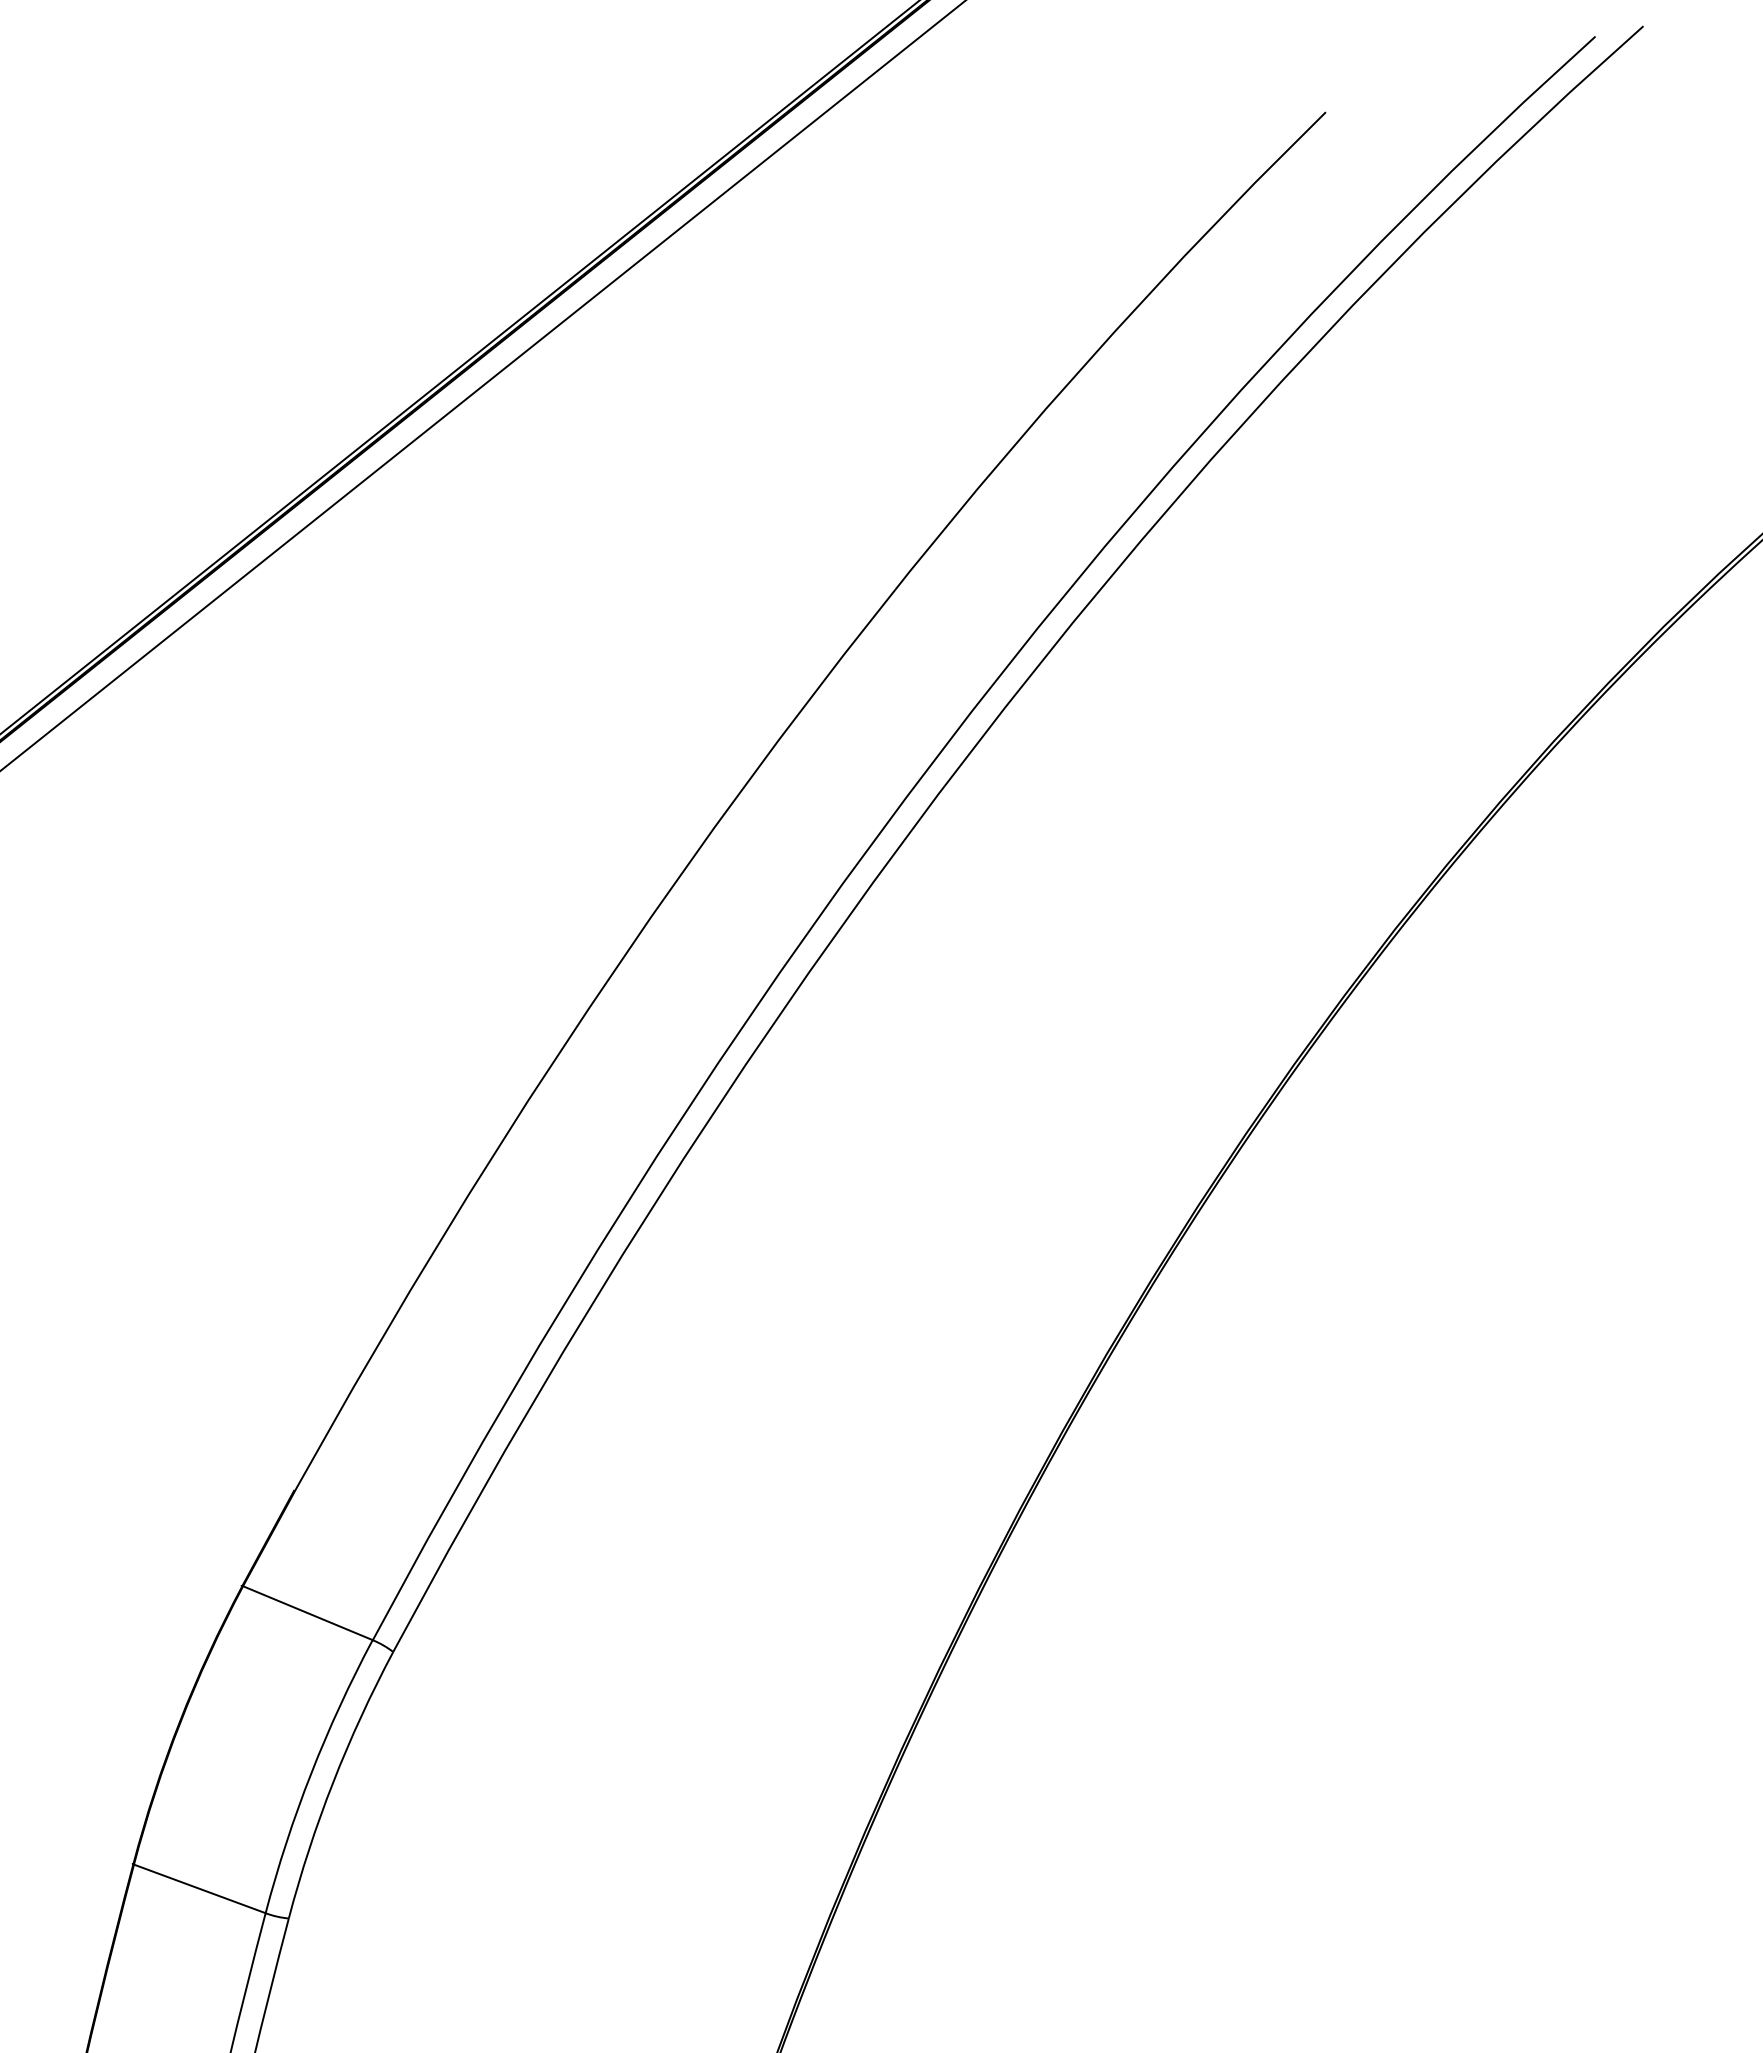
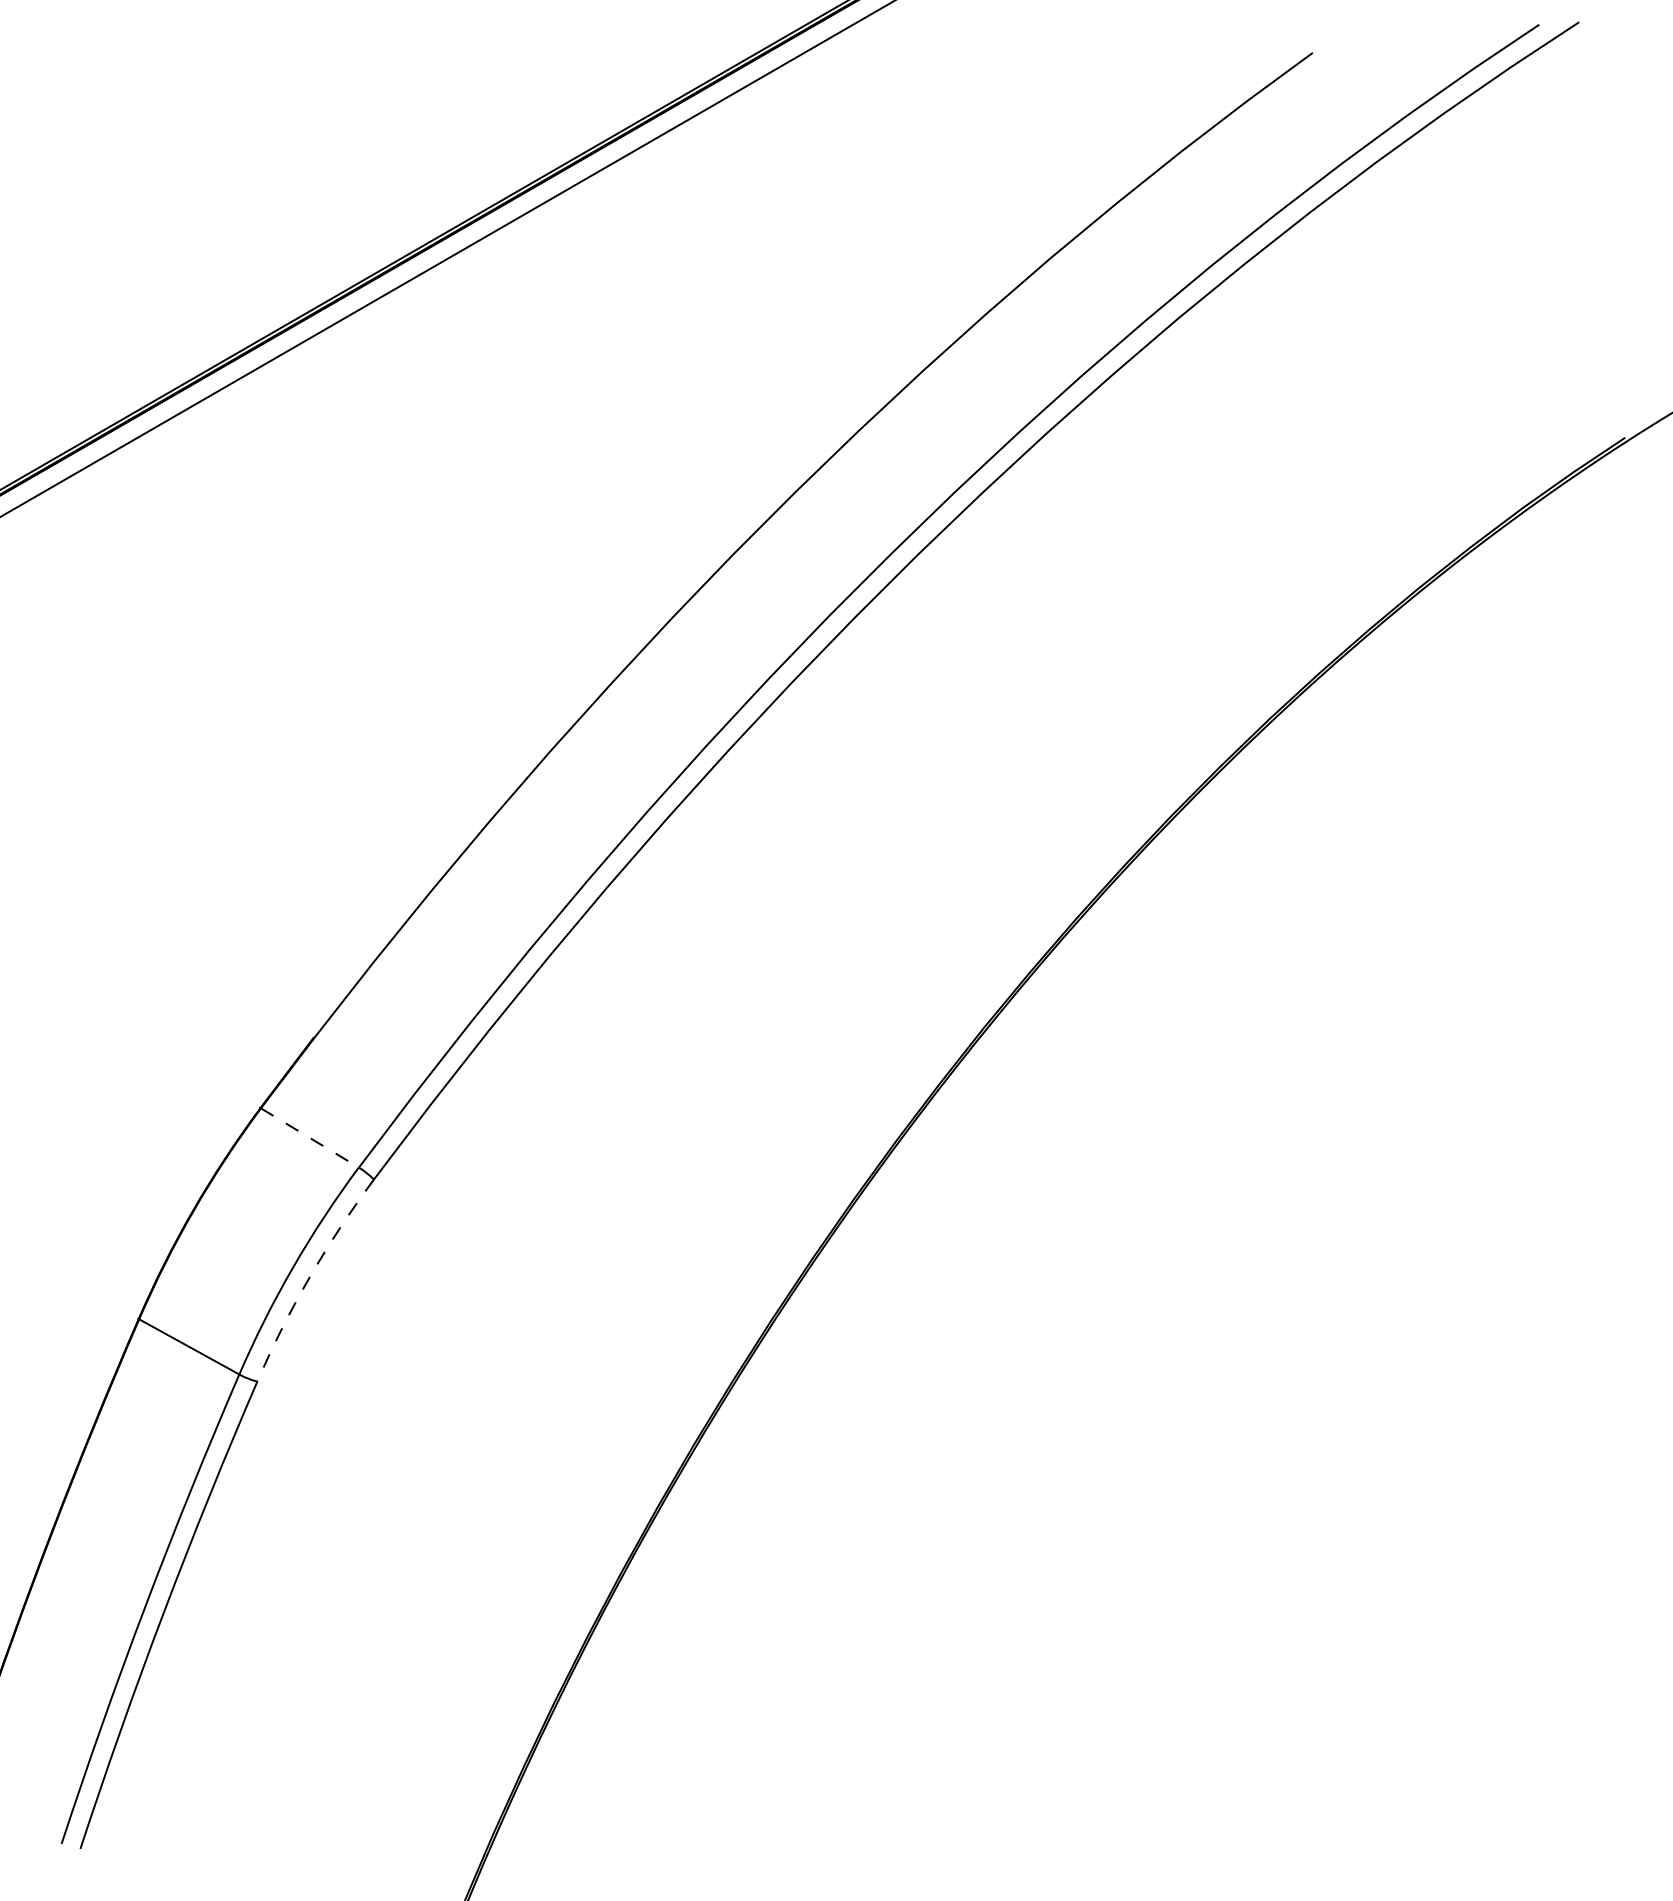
line: (308, 1613) -> (310, 1138), solid -> dashed
arc: (333, 1782) -> (309, 1277), solid -> dashed

